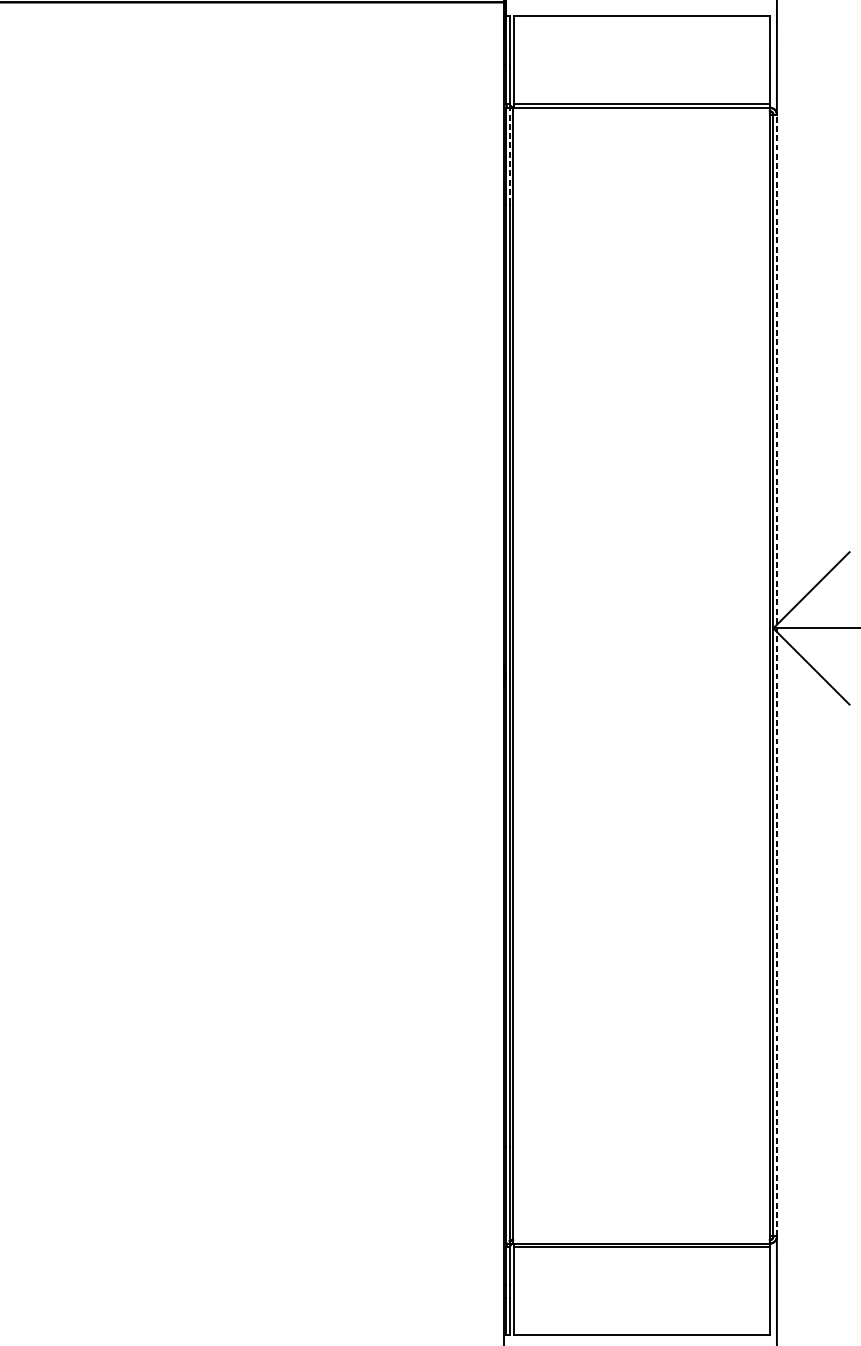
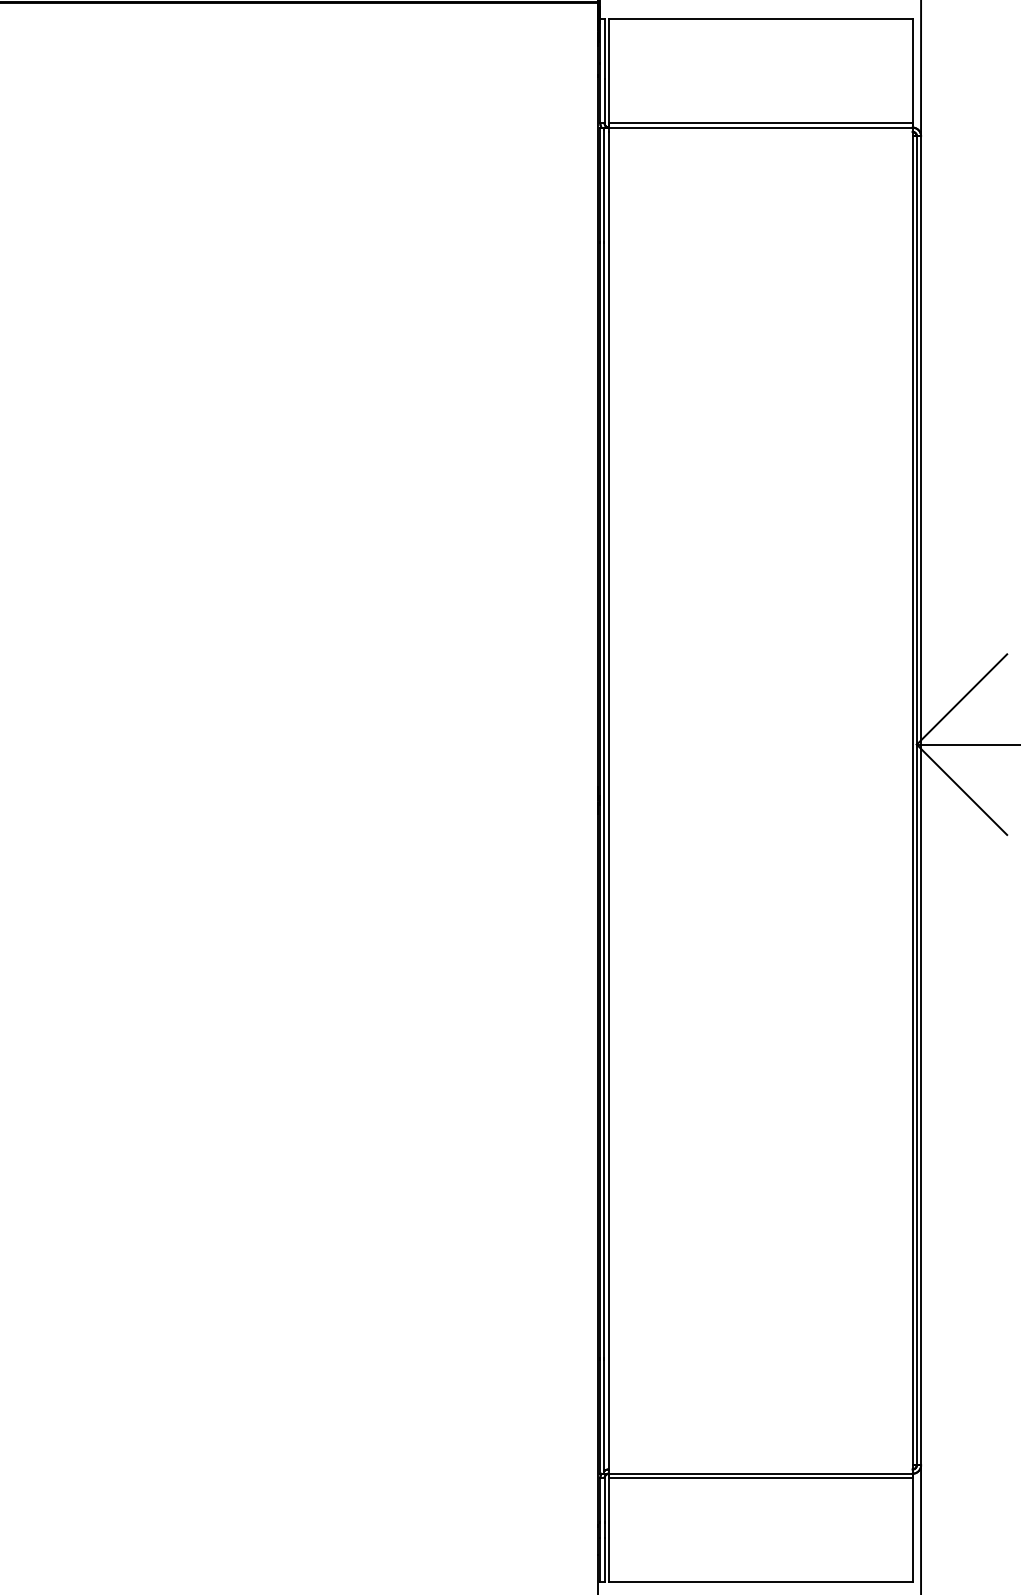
line: (509, 157) -> (604, 186), dashed -> solid
line: (777, 675) -> (921, 800), dashed -> solid

